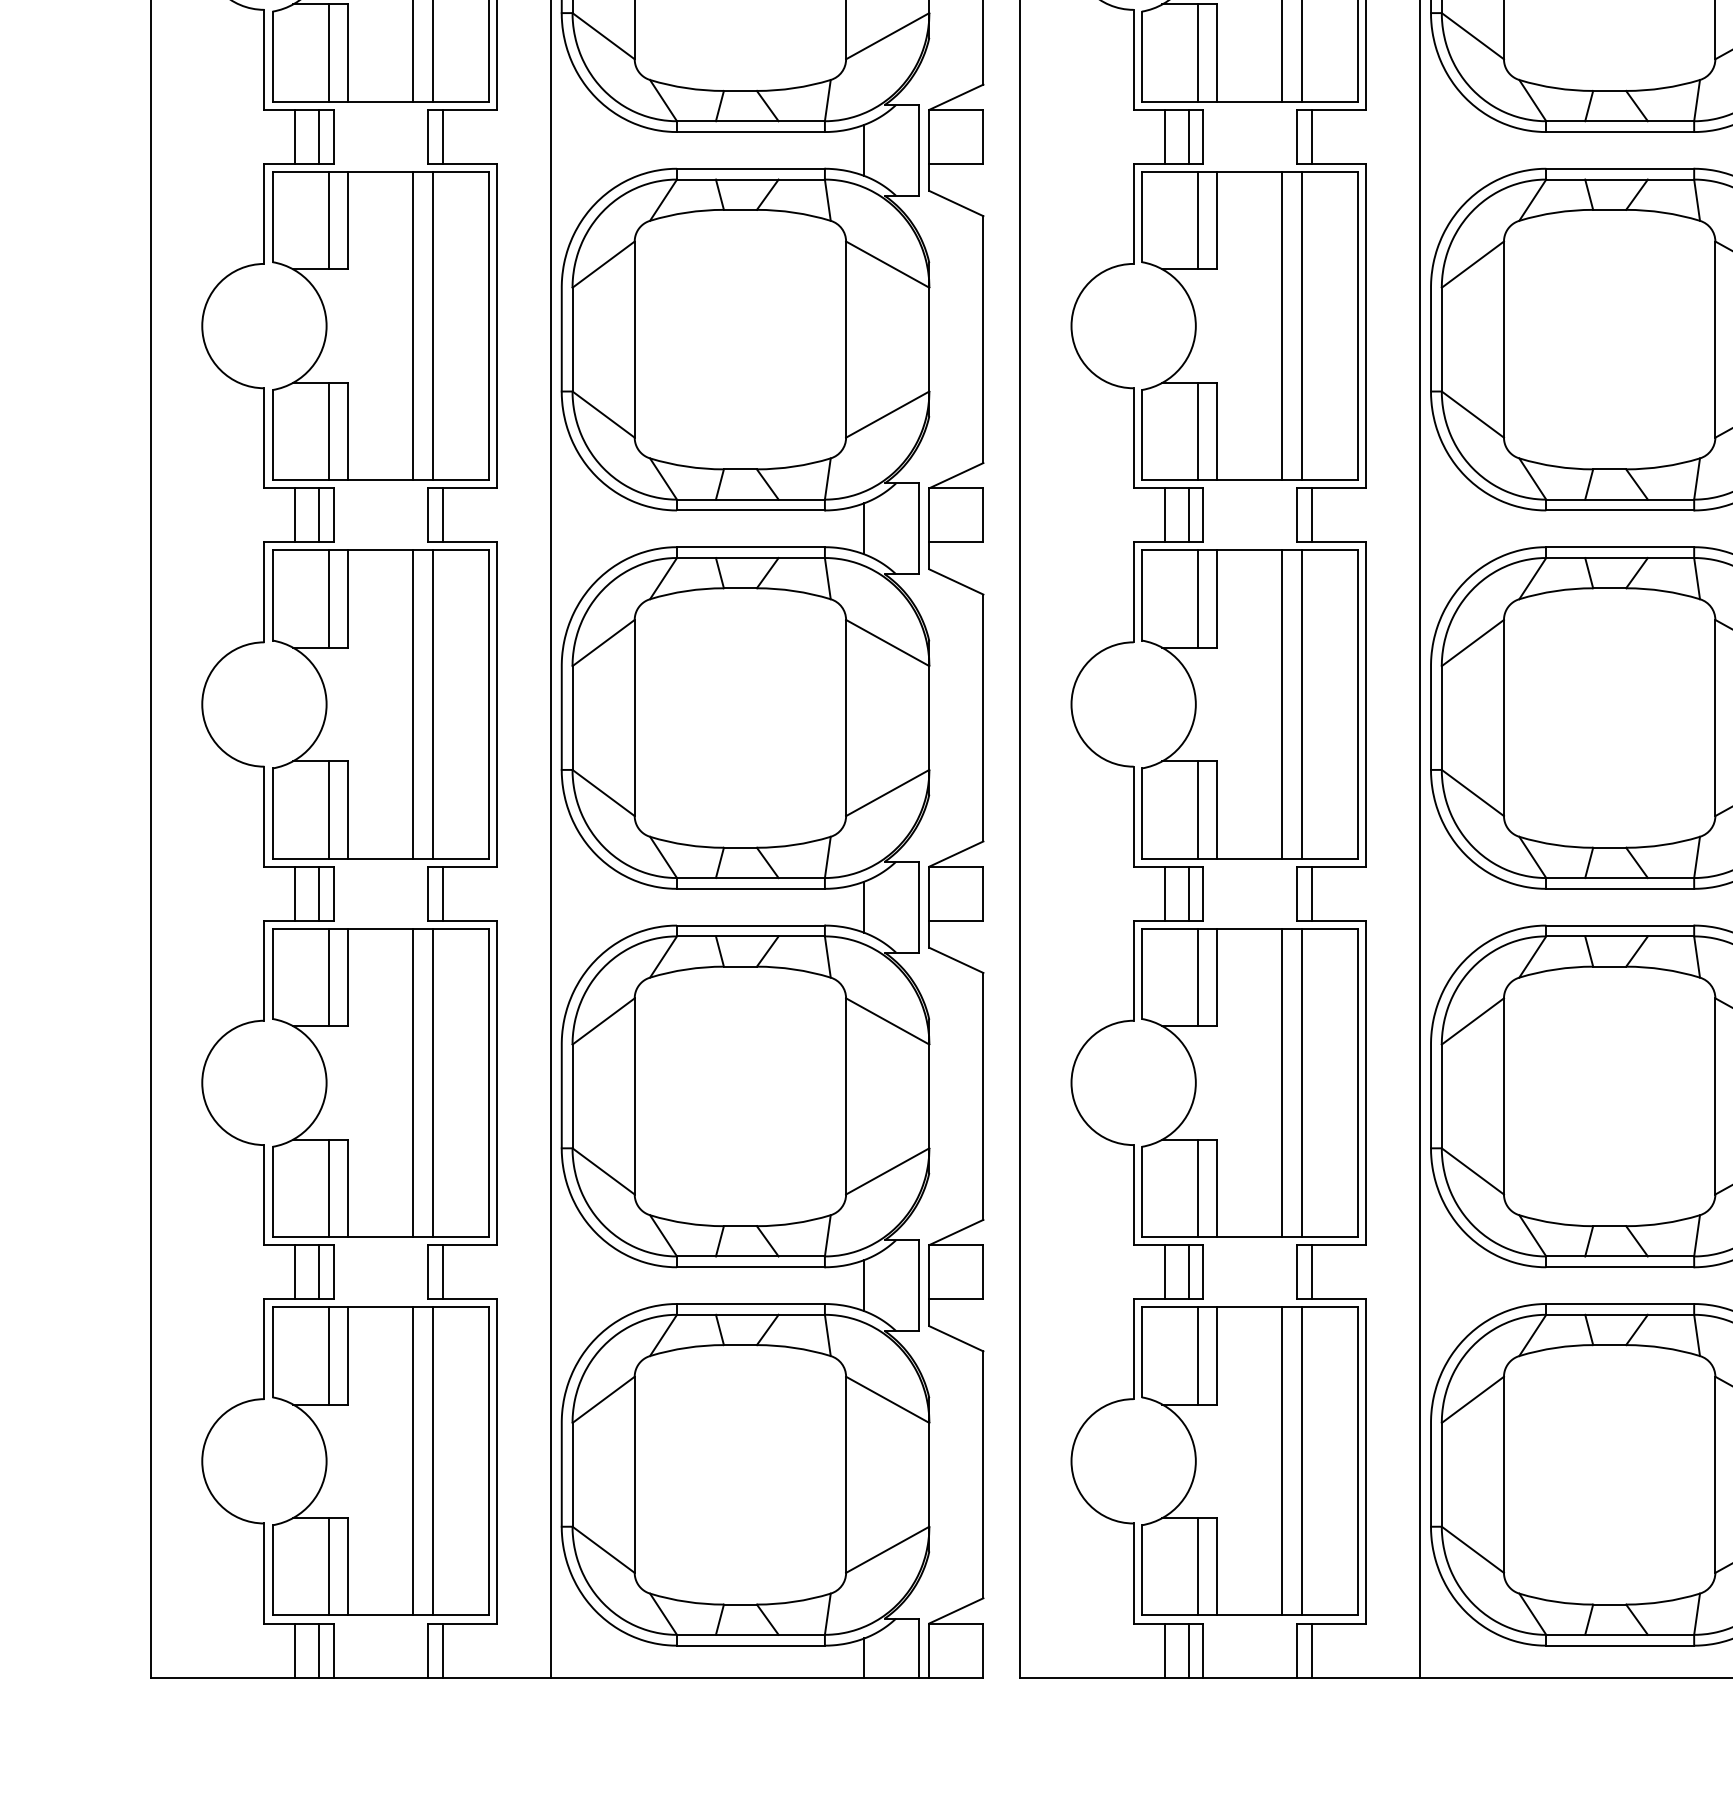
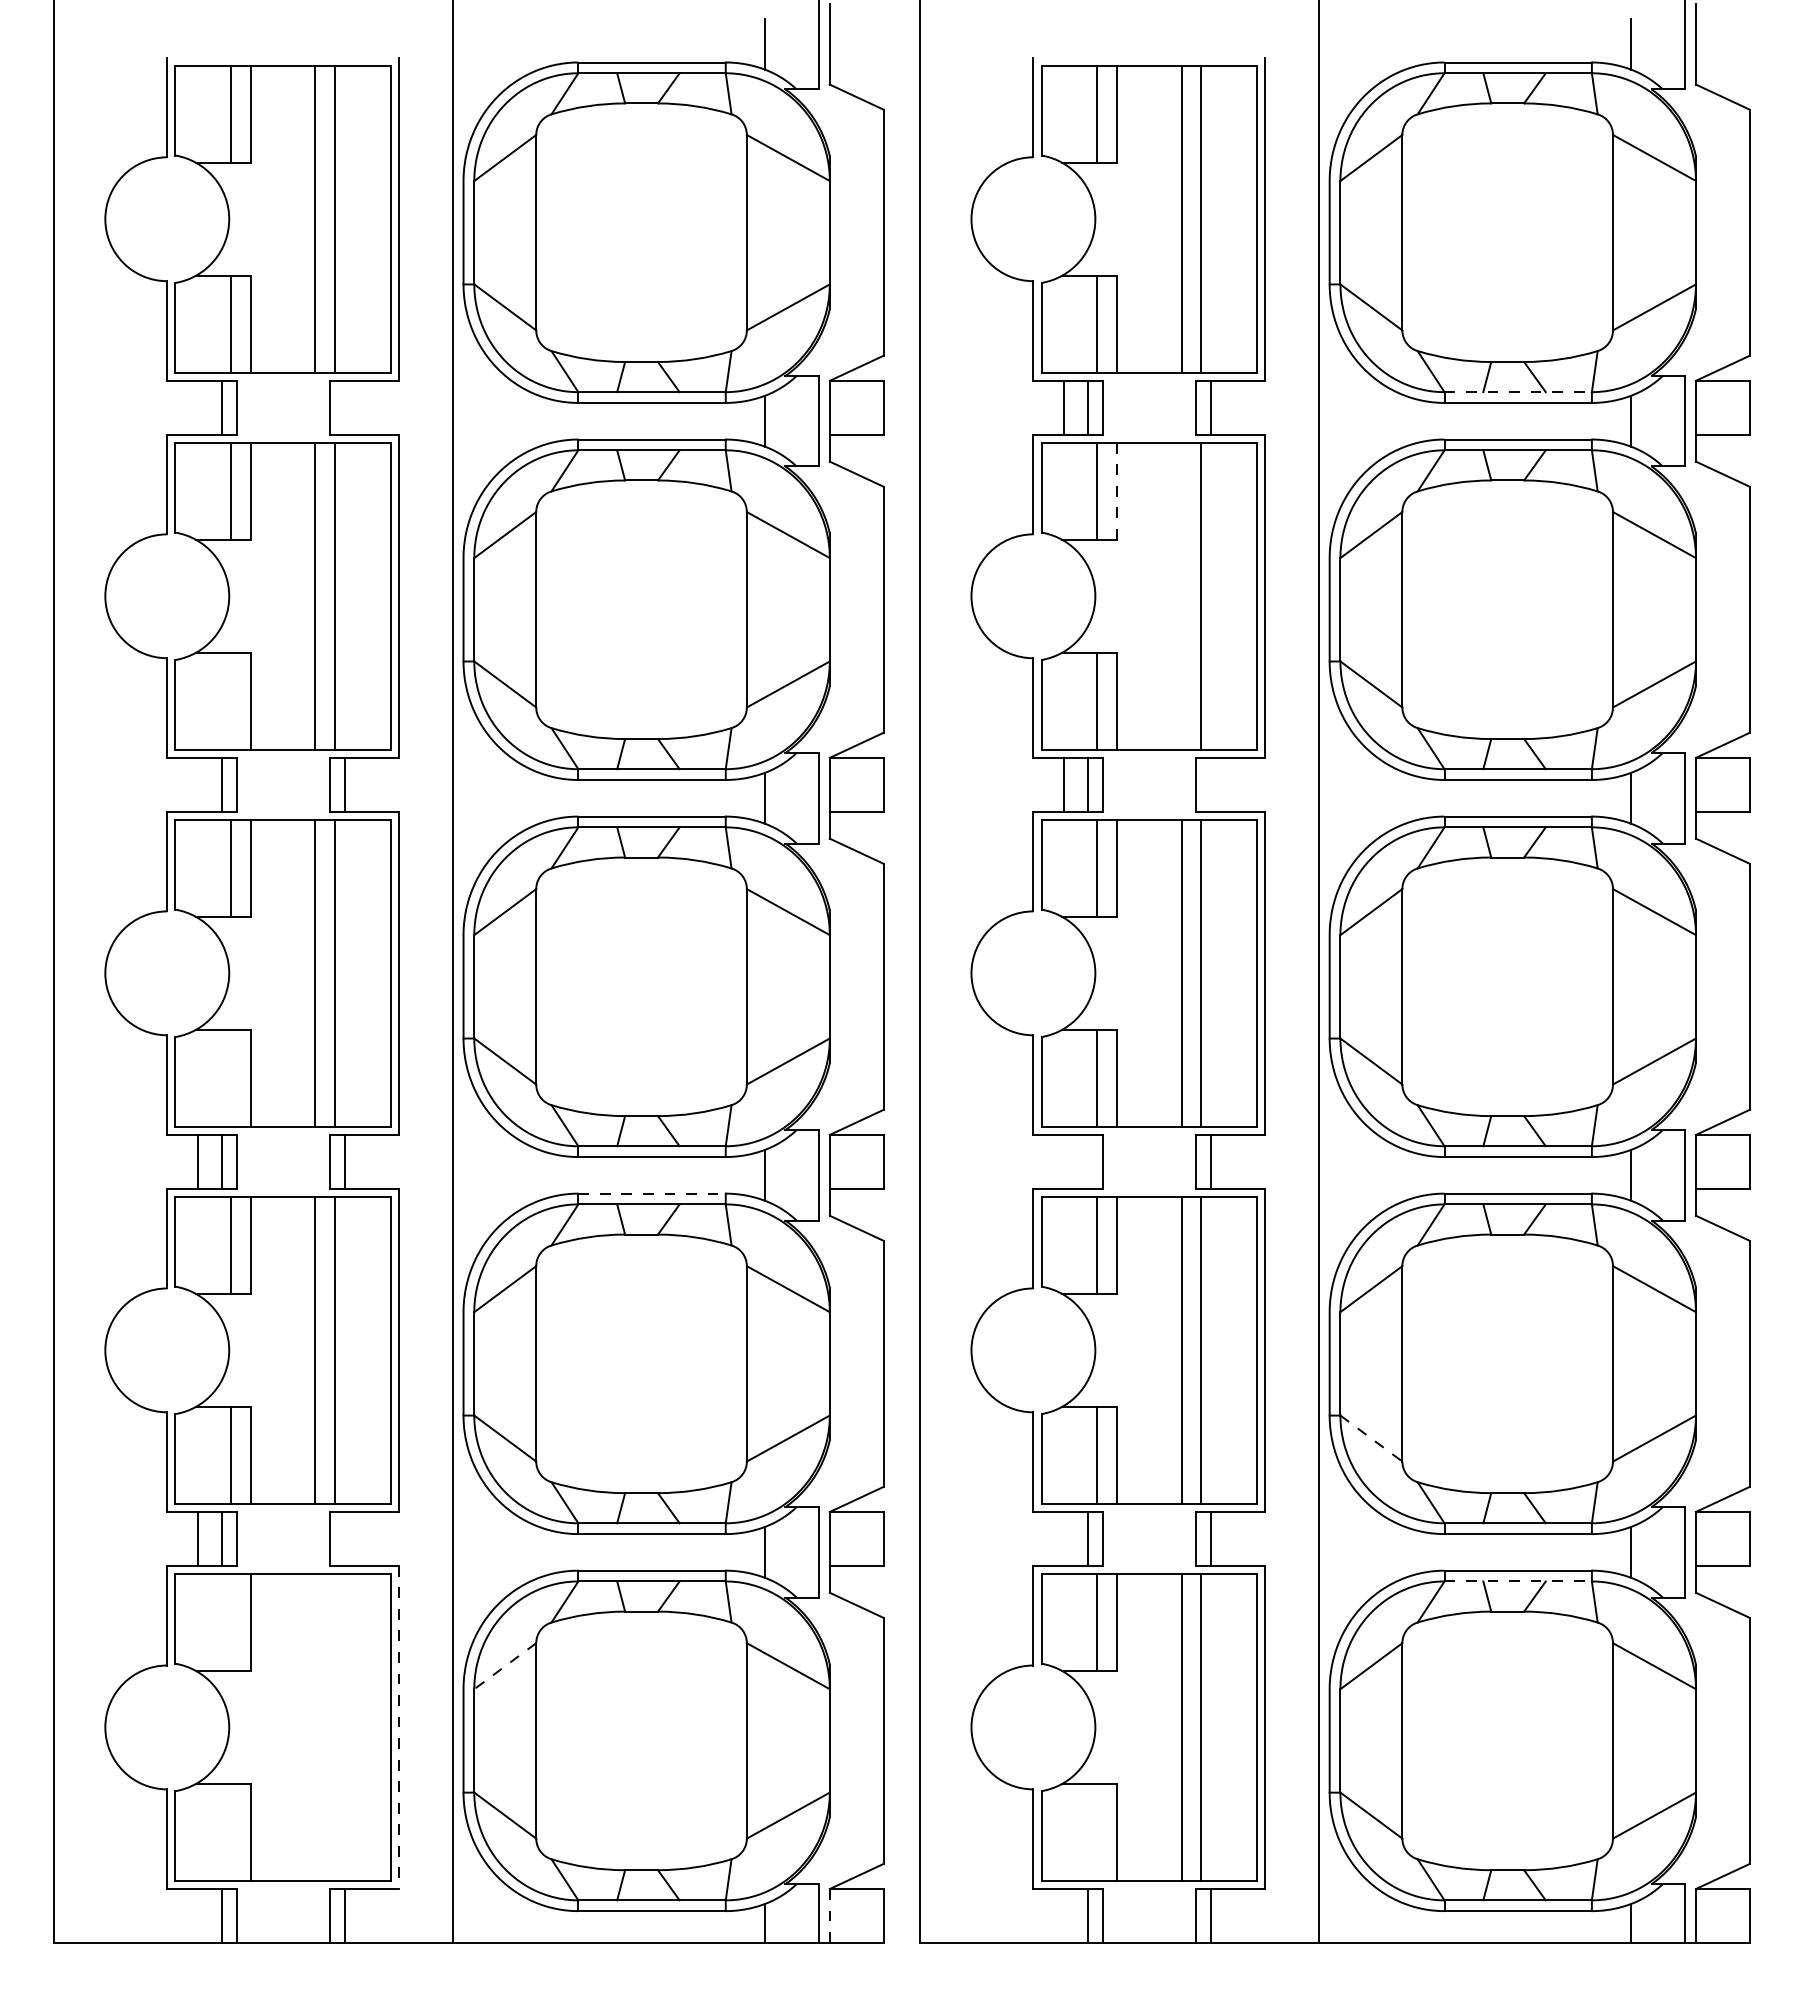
line: (1620, 121) -> (1518, 392), solid -> dashed
line: (295, 136) -> (198, 407), removed
line: (443, 136) -> (345, 407), removed
line: (1217, 220) -> (1116, 491), solid -> dashed
line: (1282, 325) -> (1181, 595), removed
line: (328, 430) -> (231, 700), removed
line: (295, 514) -> (198, 784), removed
line: (1312, 514) -> (1211, 784), removed
line: (328, 809) -> (231, 1077), removed
line: (1164, 893) -> (1064, 1161), removed
line: (1188, 893) -> (1088, 1161), removed
line: (751, 925) -> (652, 1193), solid -> dashed
line: (1472, 1171) -> (1371, 1438), solid -> dashed
line: (443, 1271) -> (345, 1538), removed
line: (1164, 1271) -> (1064, 1538), removed
line: (1620, 1314) -> (1518, 1581), solid -> dashed
line: (328, 1354) -> (231, 1621), removed
line: (603, 1400) -> (505, 1666), solid -> dashed
line: (413, 1460) -> (315, 1726), removed
line: (433, 1460) -> (335, 1726), removed
line: (496, 1461) -> (398, 1727), solid -> dashed
line: (328, 1566) -> (231, 1832), removed
line: (1197, 1566) -> (1097, 1832), removed
line: (295, 1650) -> (198, 1915), removed
line: (929, 1650) -> (829, 1915), solid -> dashed
line: (1164, 1650) -> (1064, 1915), removed

